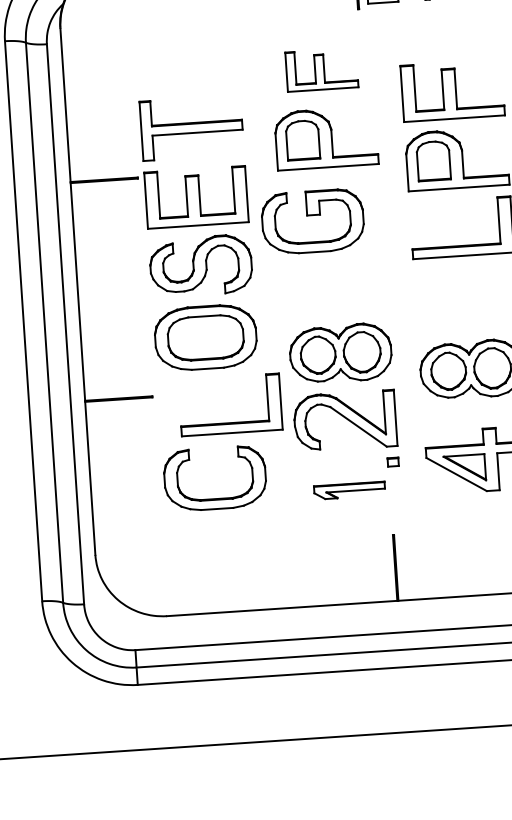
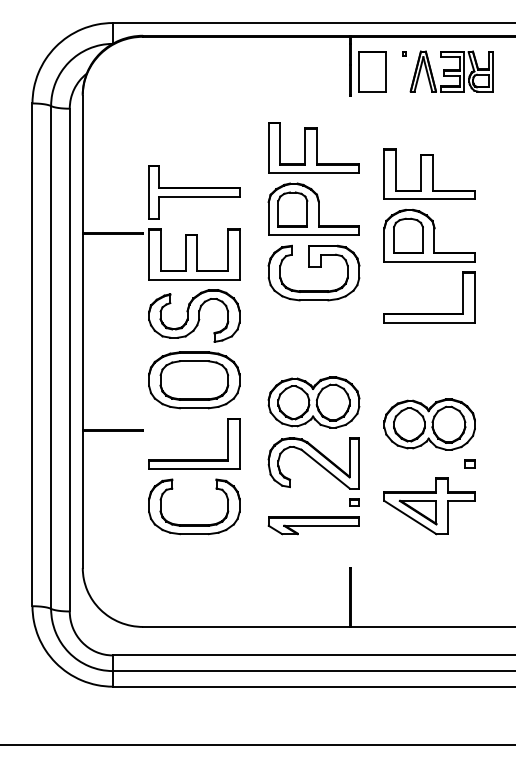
part: (321, 69) -> (313, 147), size x1.43
part: (312, 221) -> (313, 272), moved
part: (231, 422) -> (194, 459), moved
part: (349, 490) -> (313, 525), size x1.43

